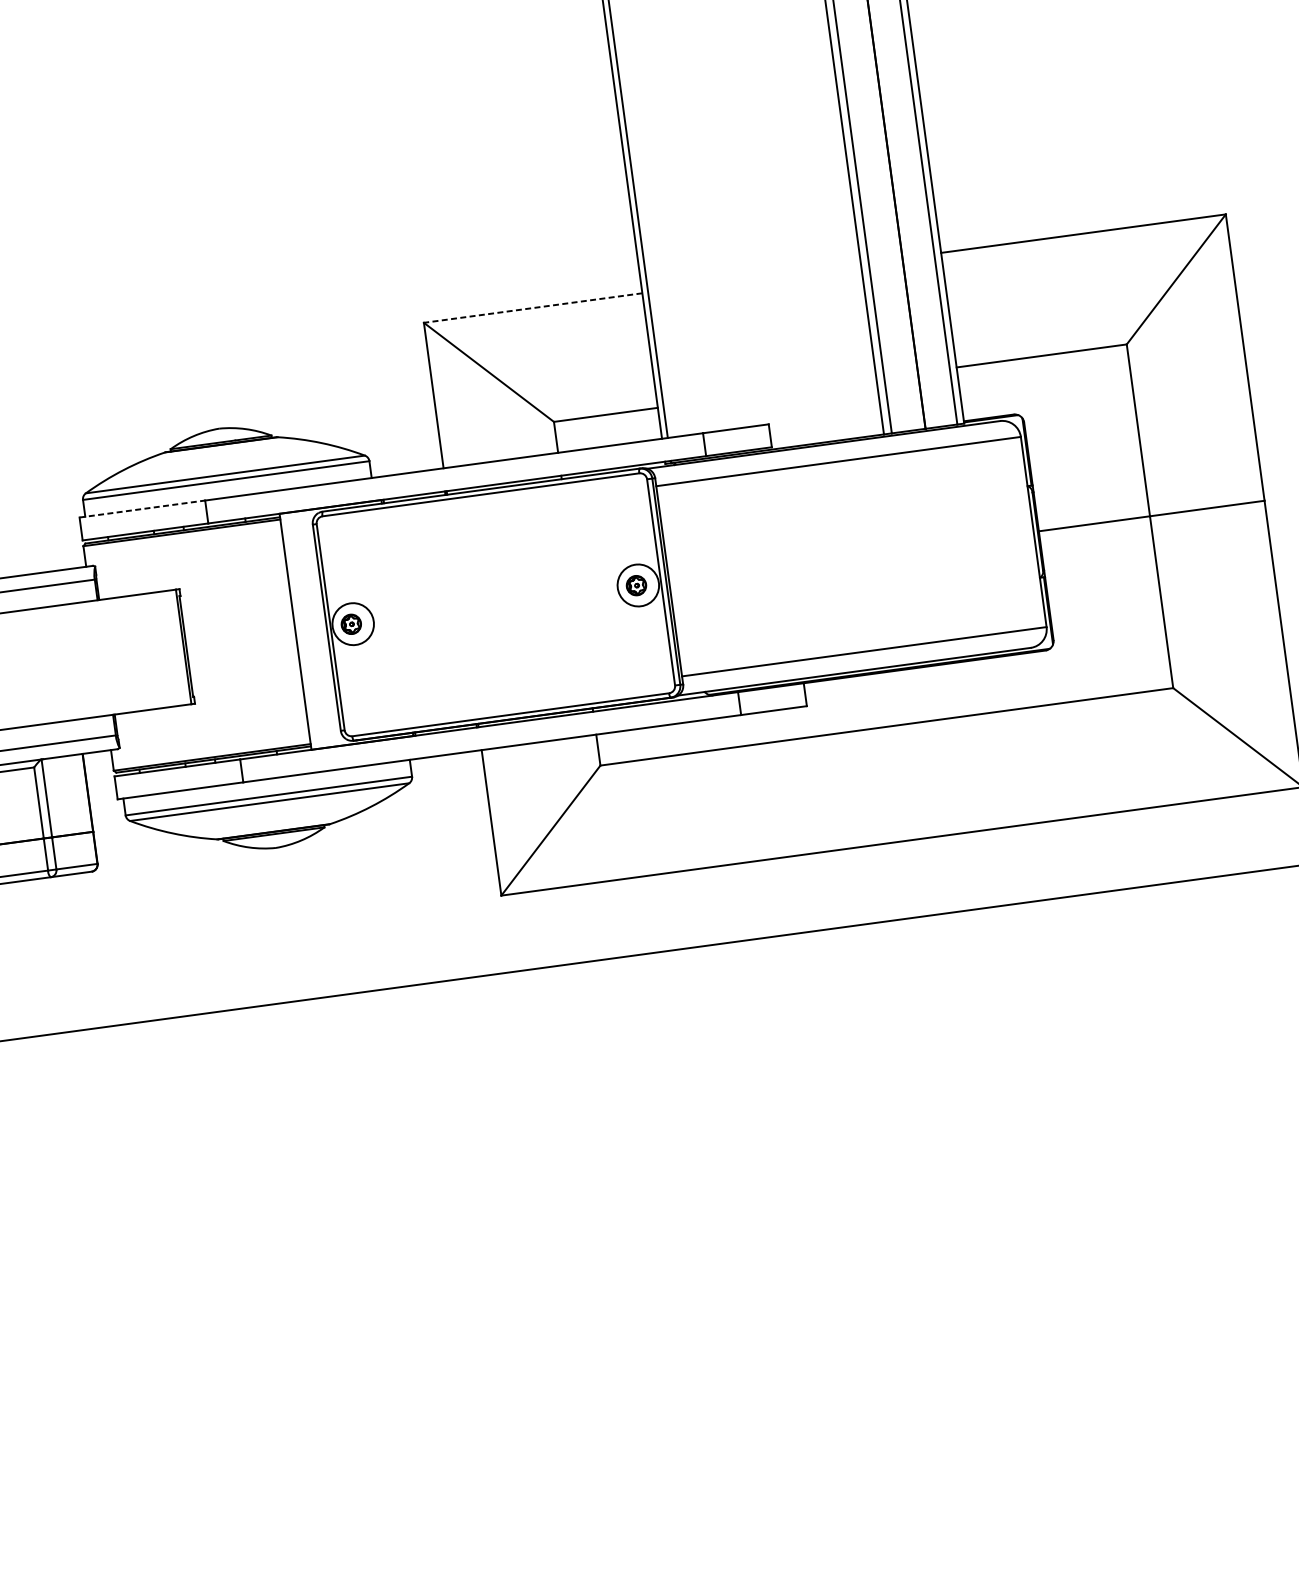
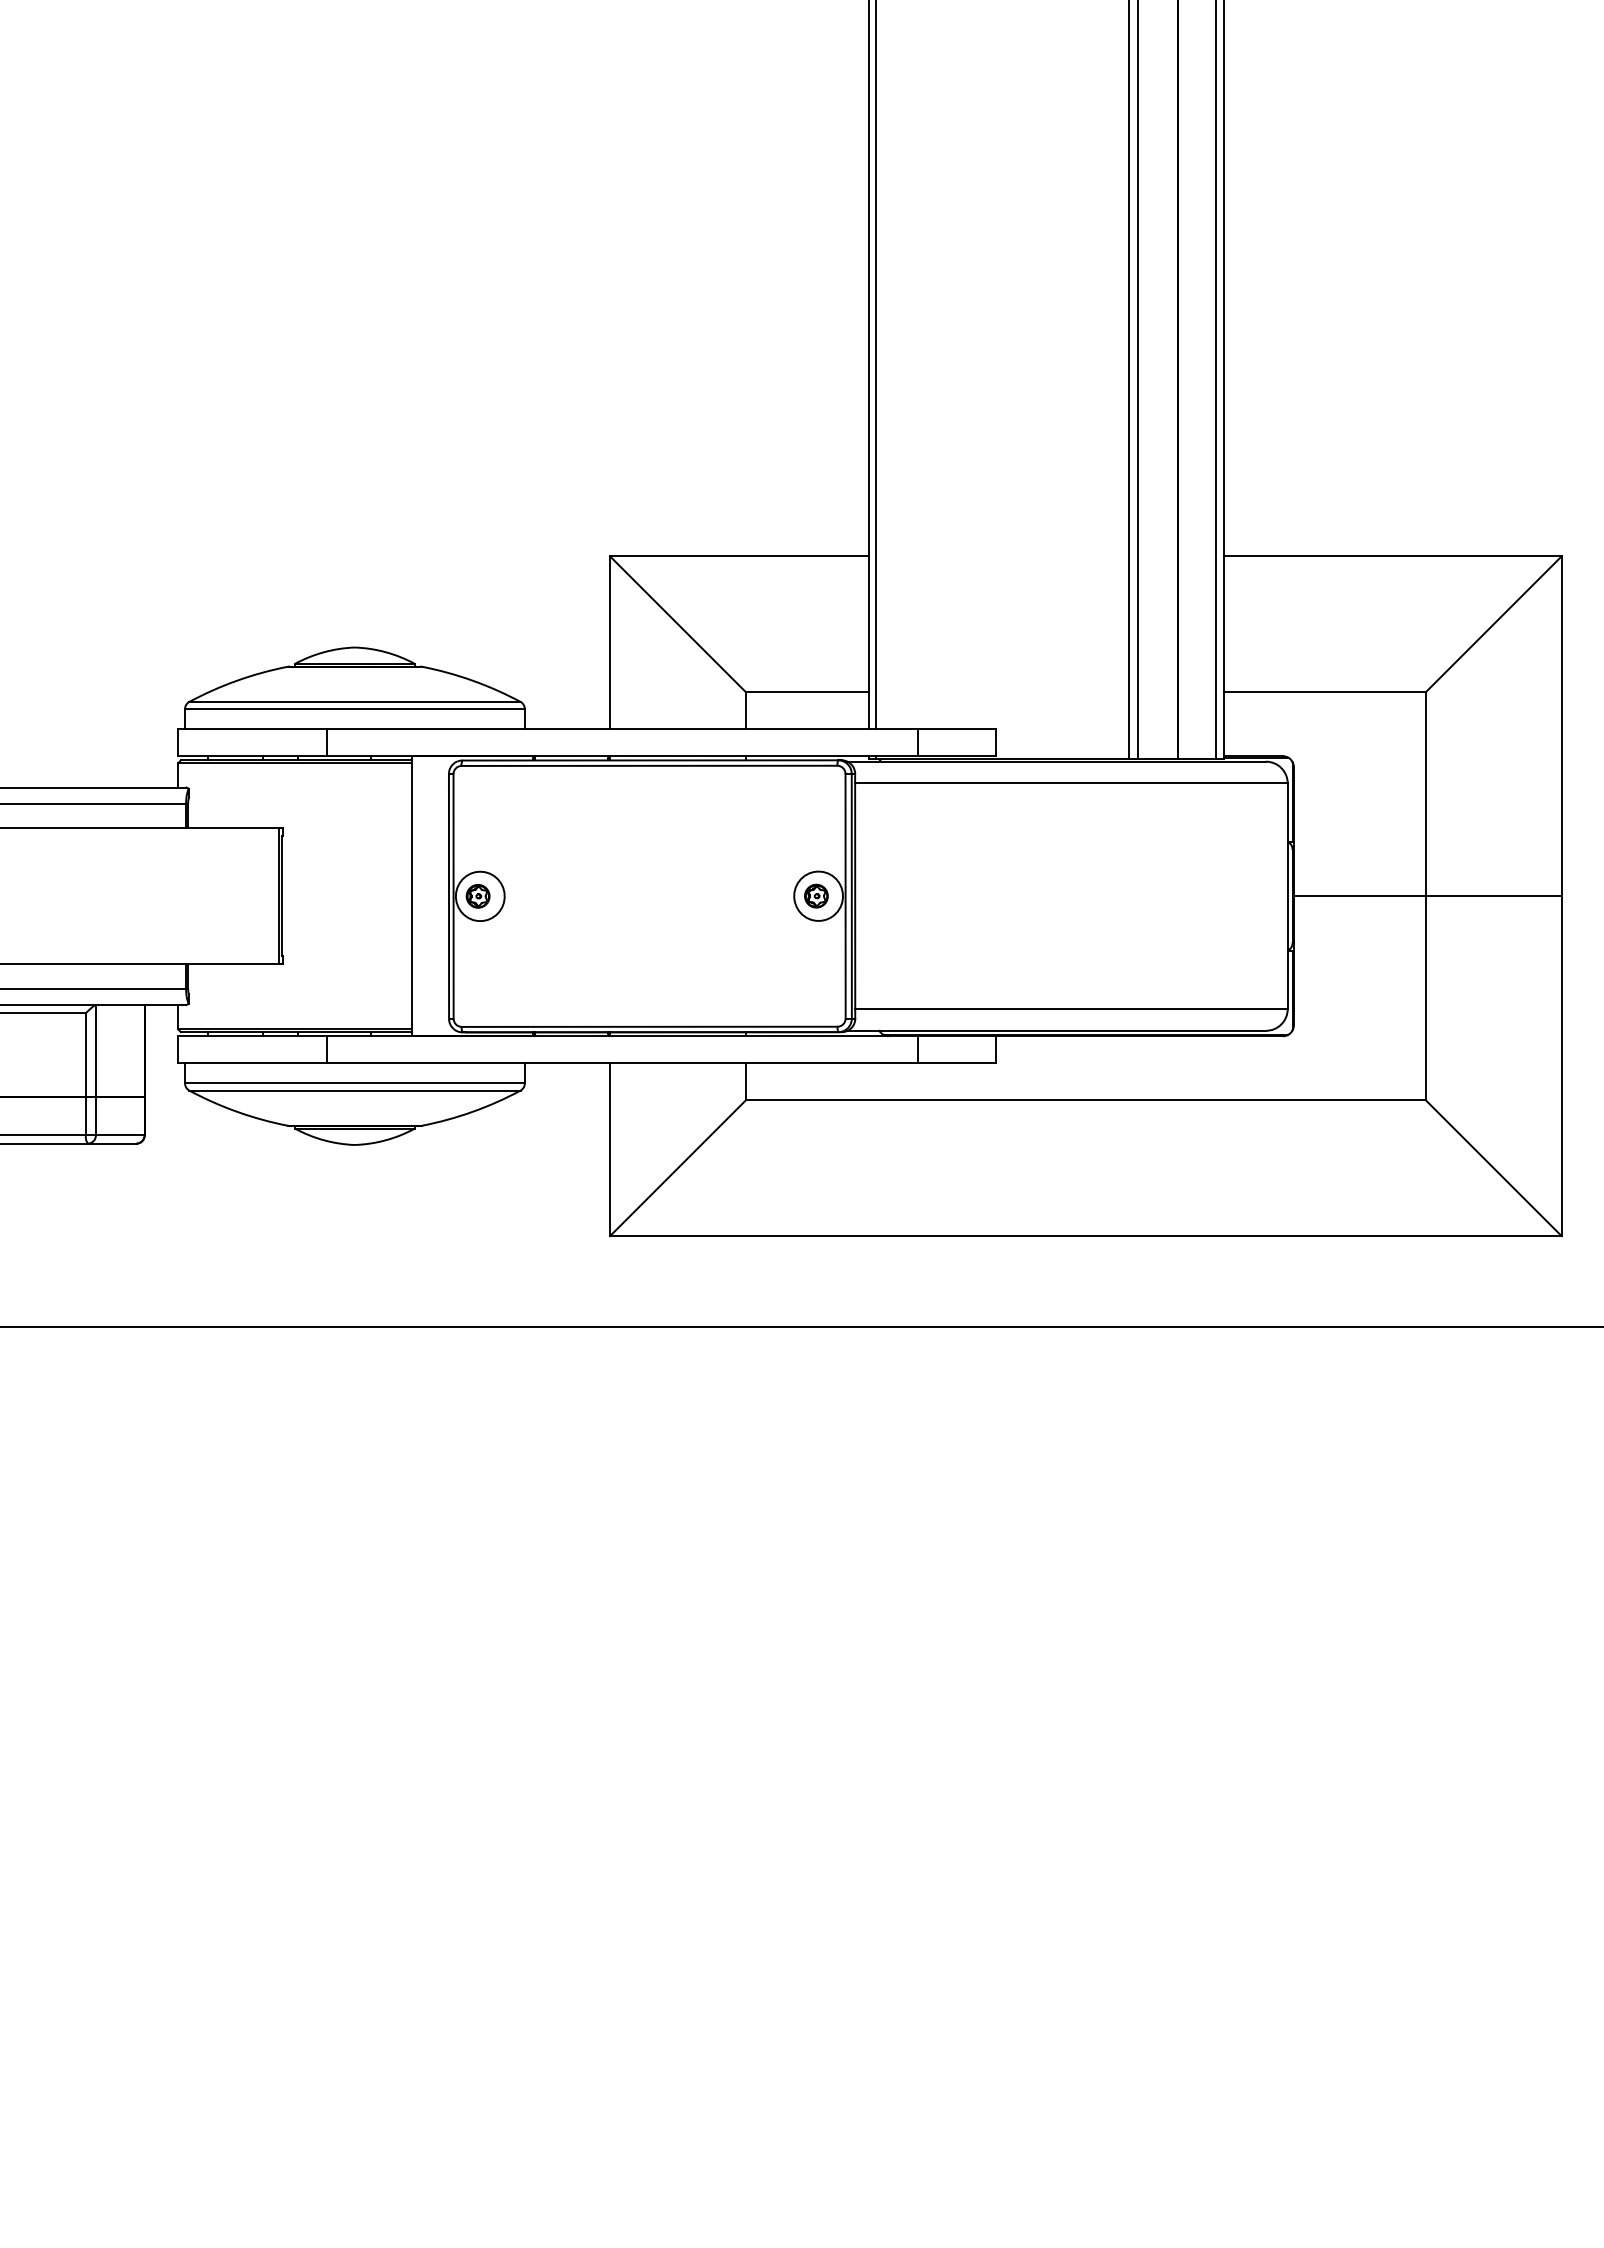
line: (532, 308) -> (739, 556), dashed -> solid
line: (142, 509) -> (252, 729), dashed -> solid

